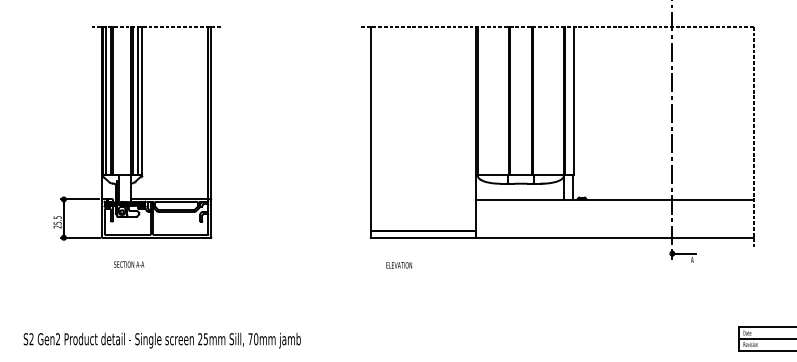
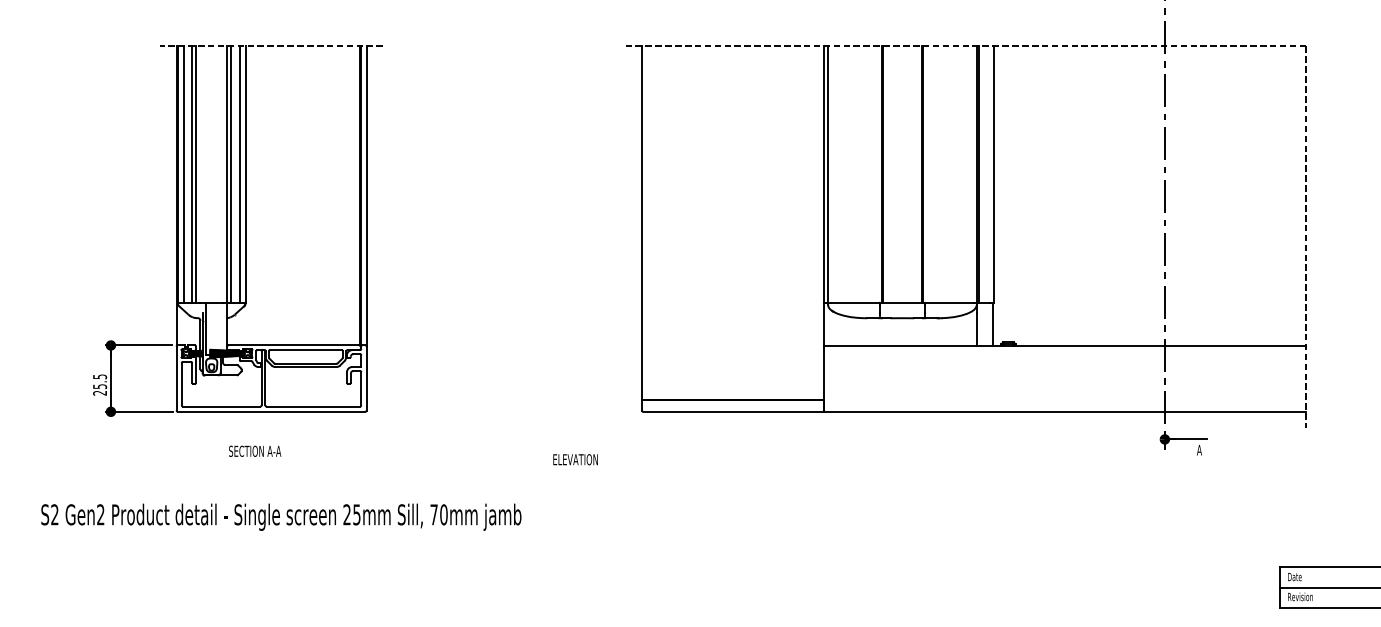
text: (129, 264) -> (255, 451), moved
text: (398, 265) -> (574, 459), moved
text: (161, 340) -> (279, 517), moved

